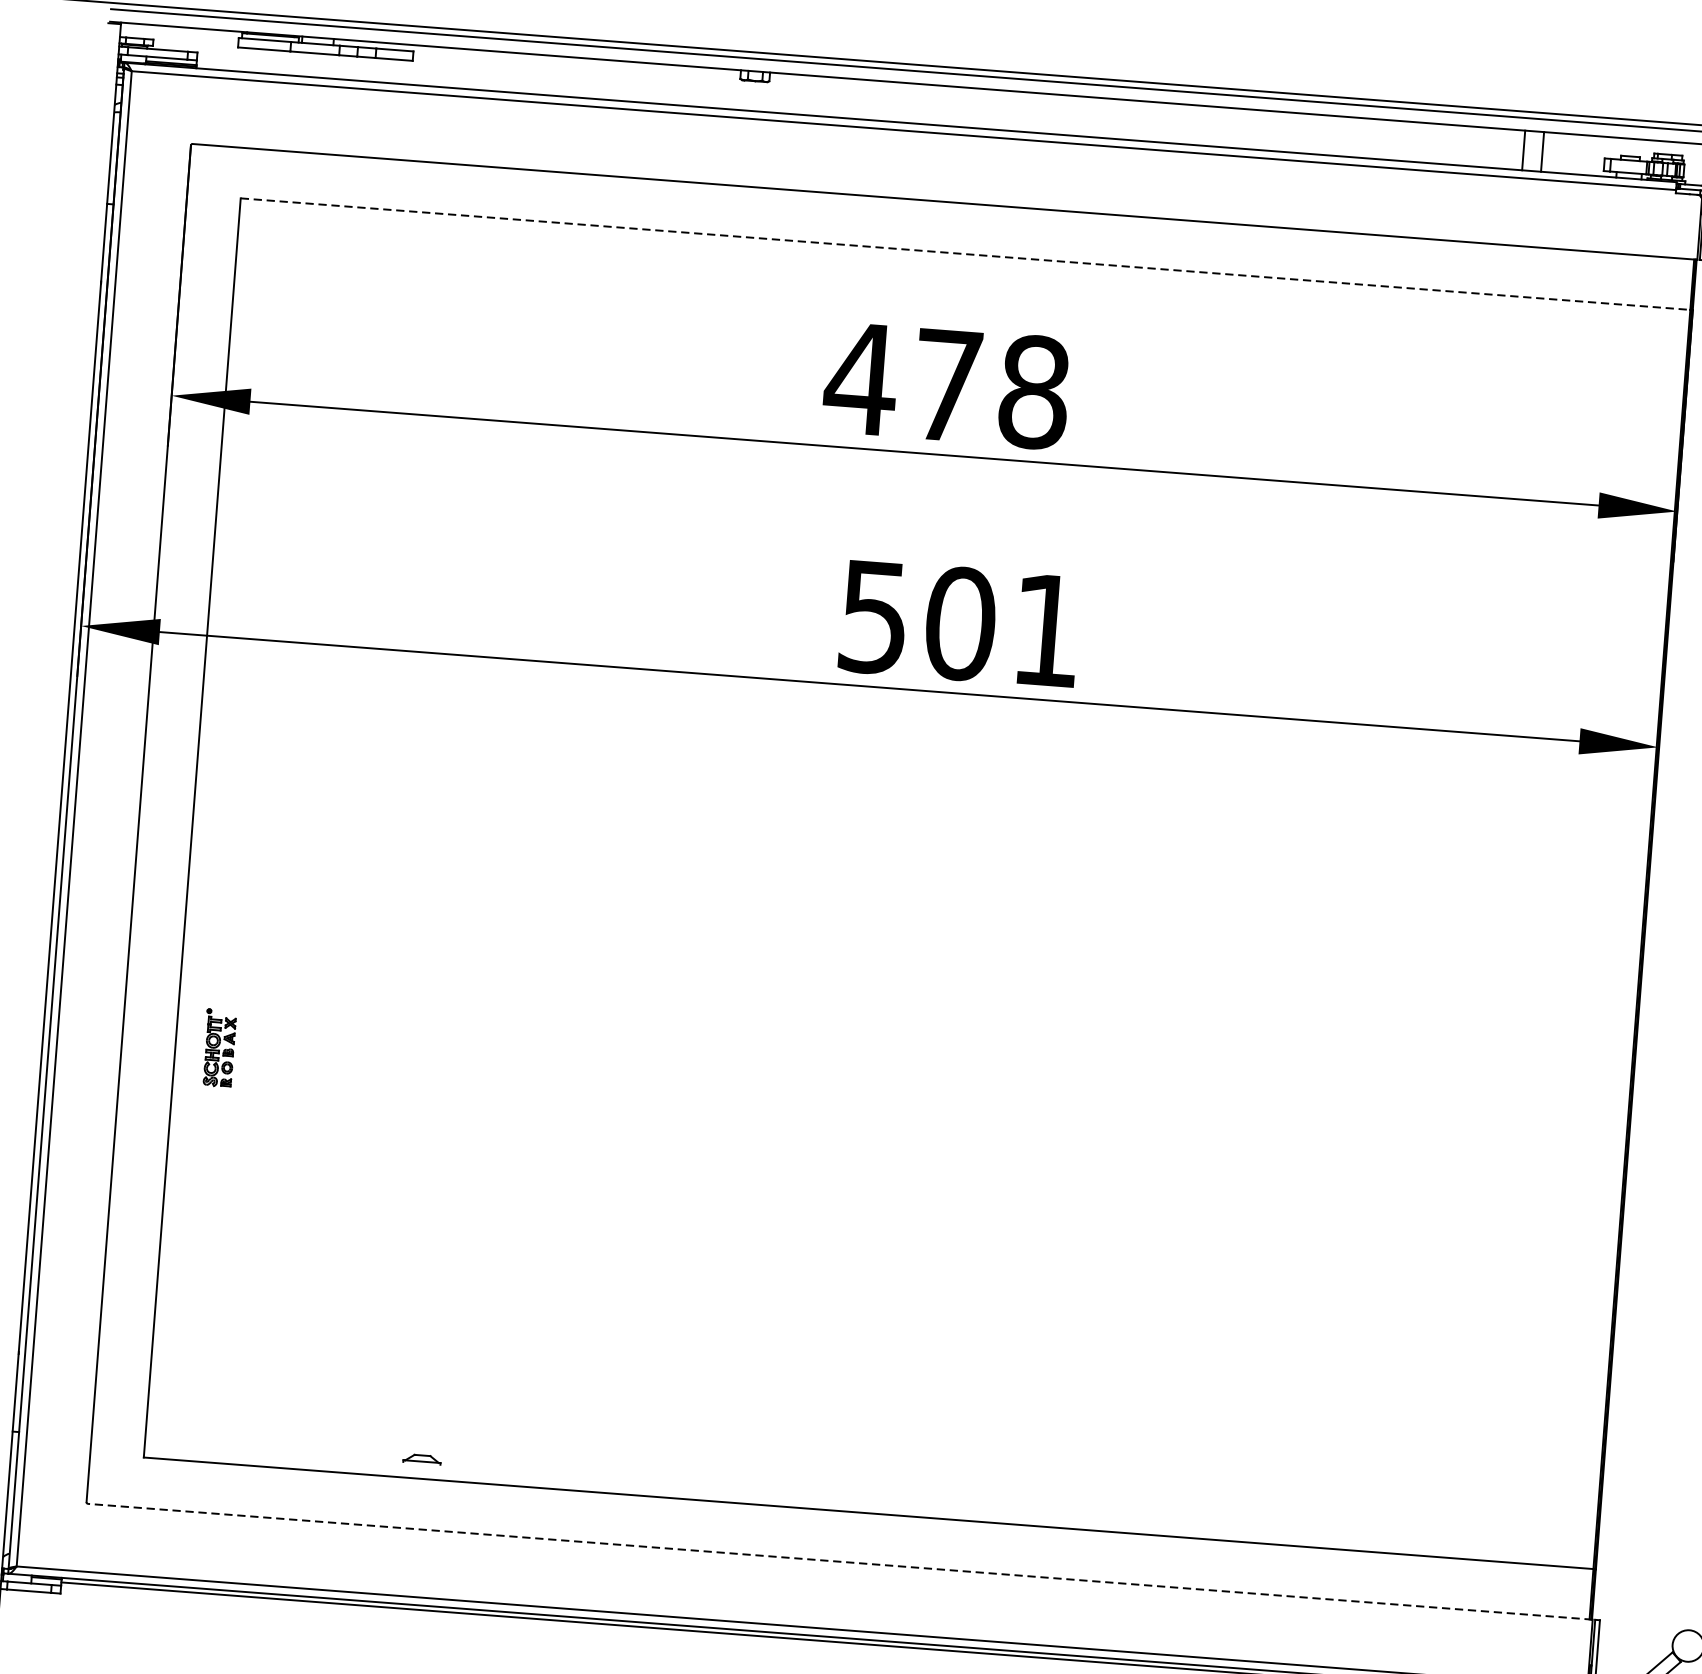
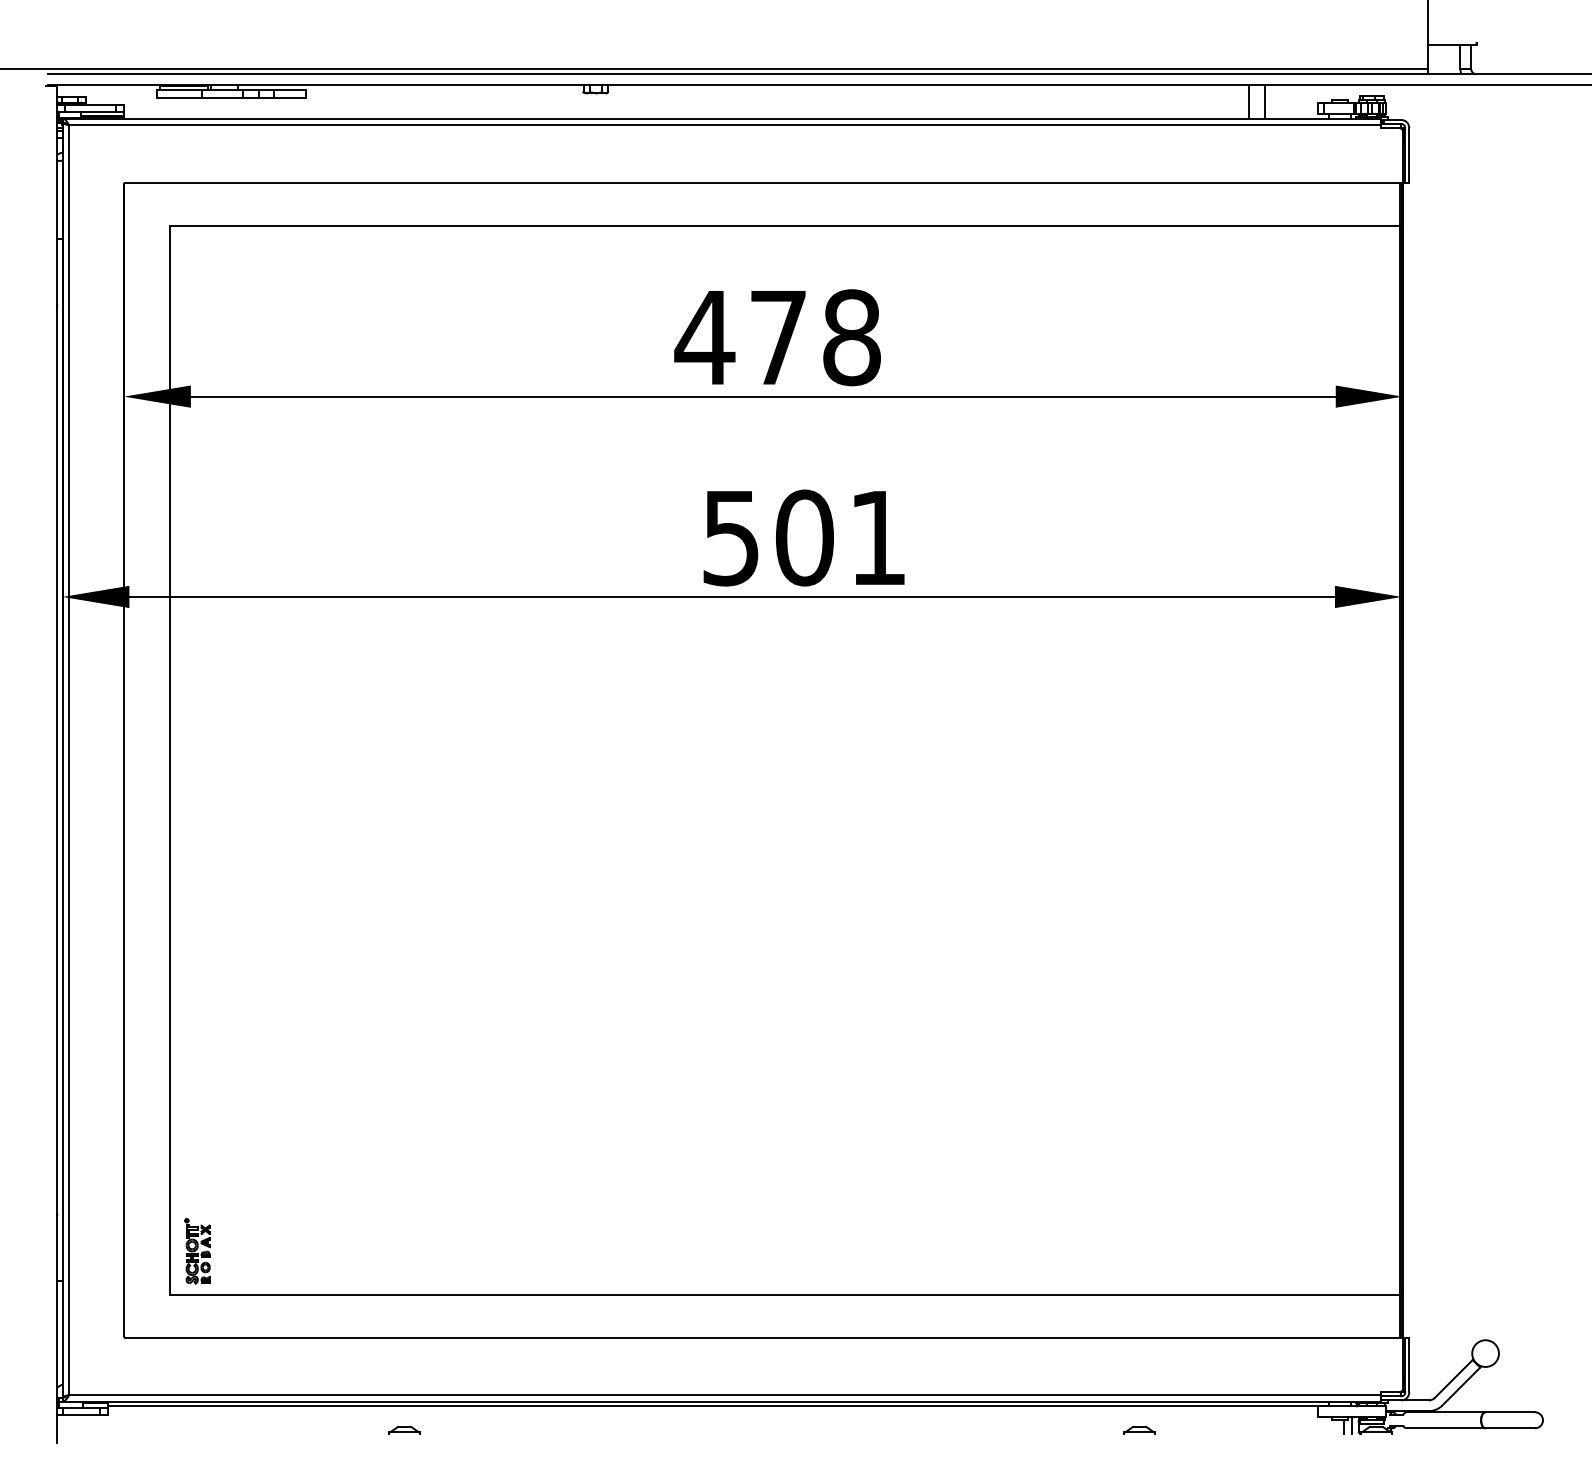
line: (966, 254) -> (785, 225), dashed -> solid
part: (219, 1048) -> (197, 1251), moved
part: (422, 1459) -> (404, 1430), moved
line: (840, 1561) -> (764, 1337), dashed -> solid

